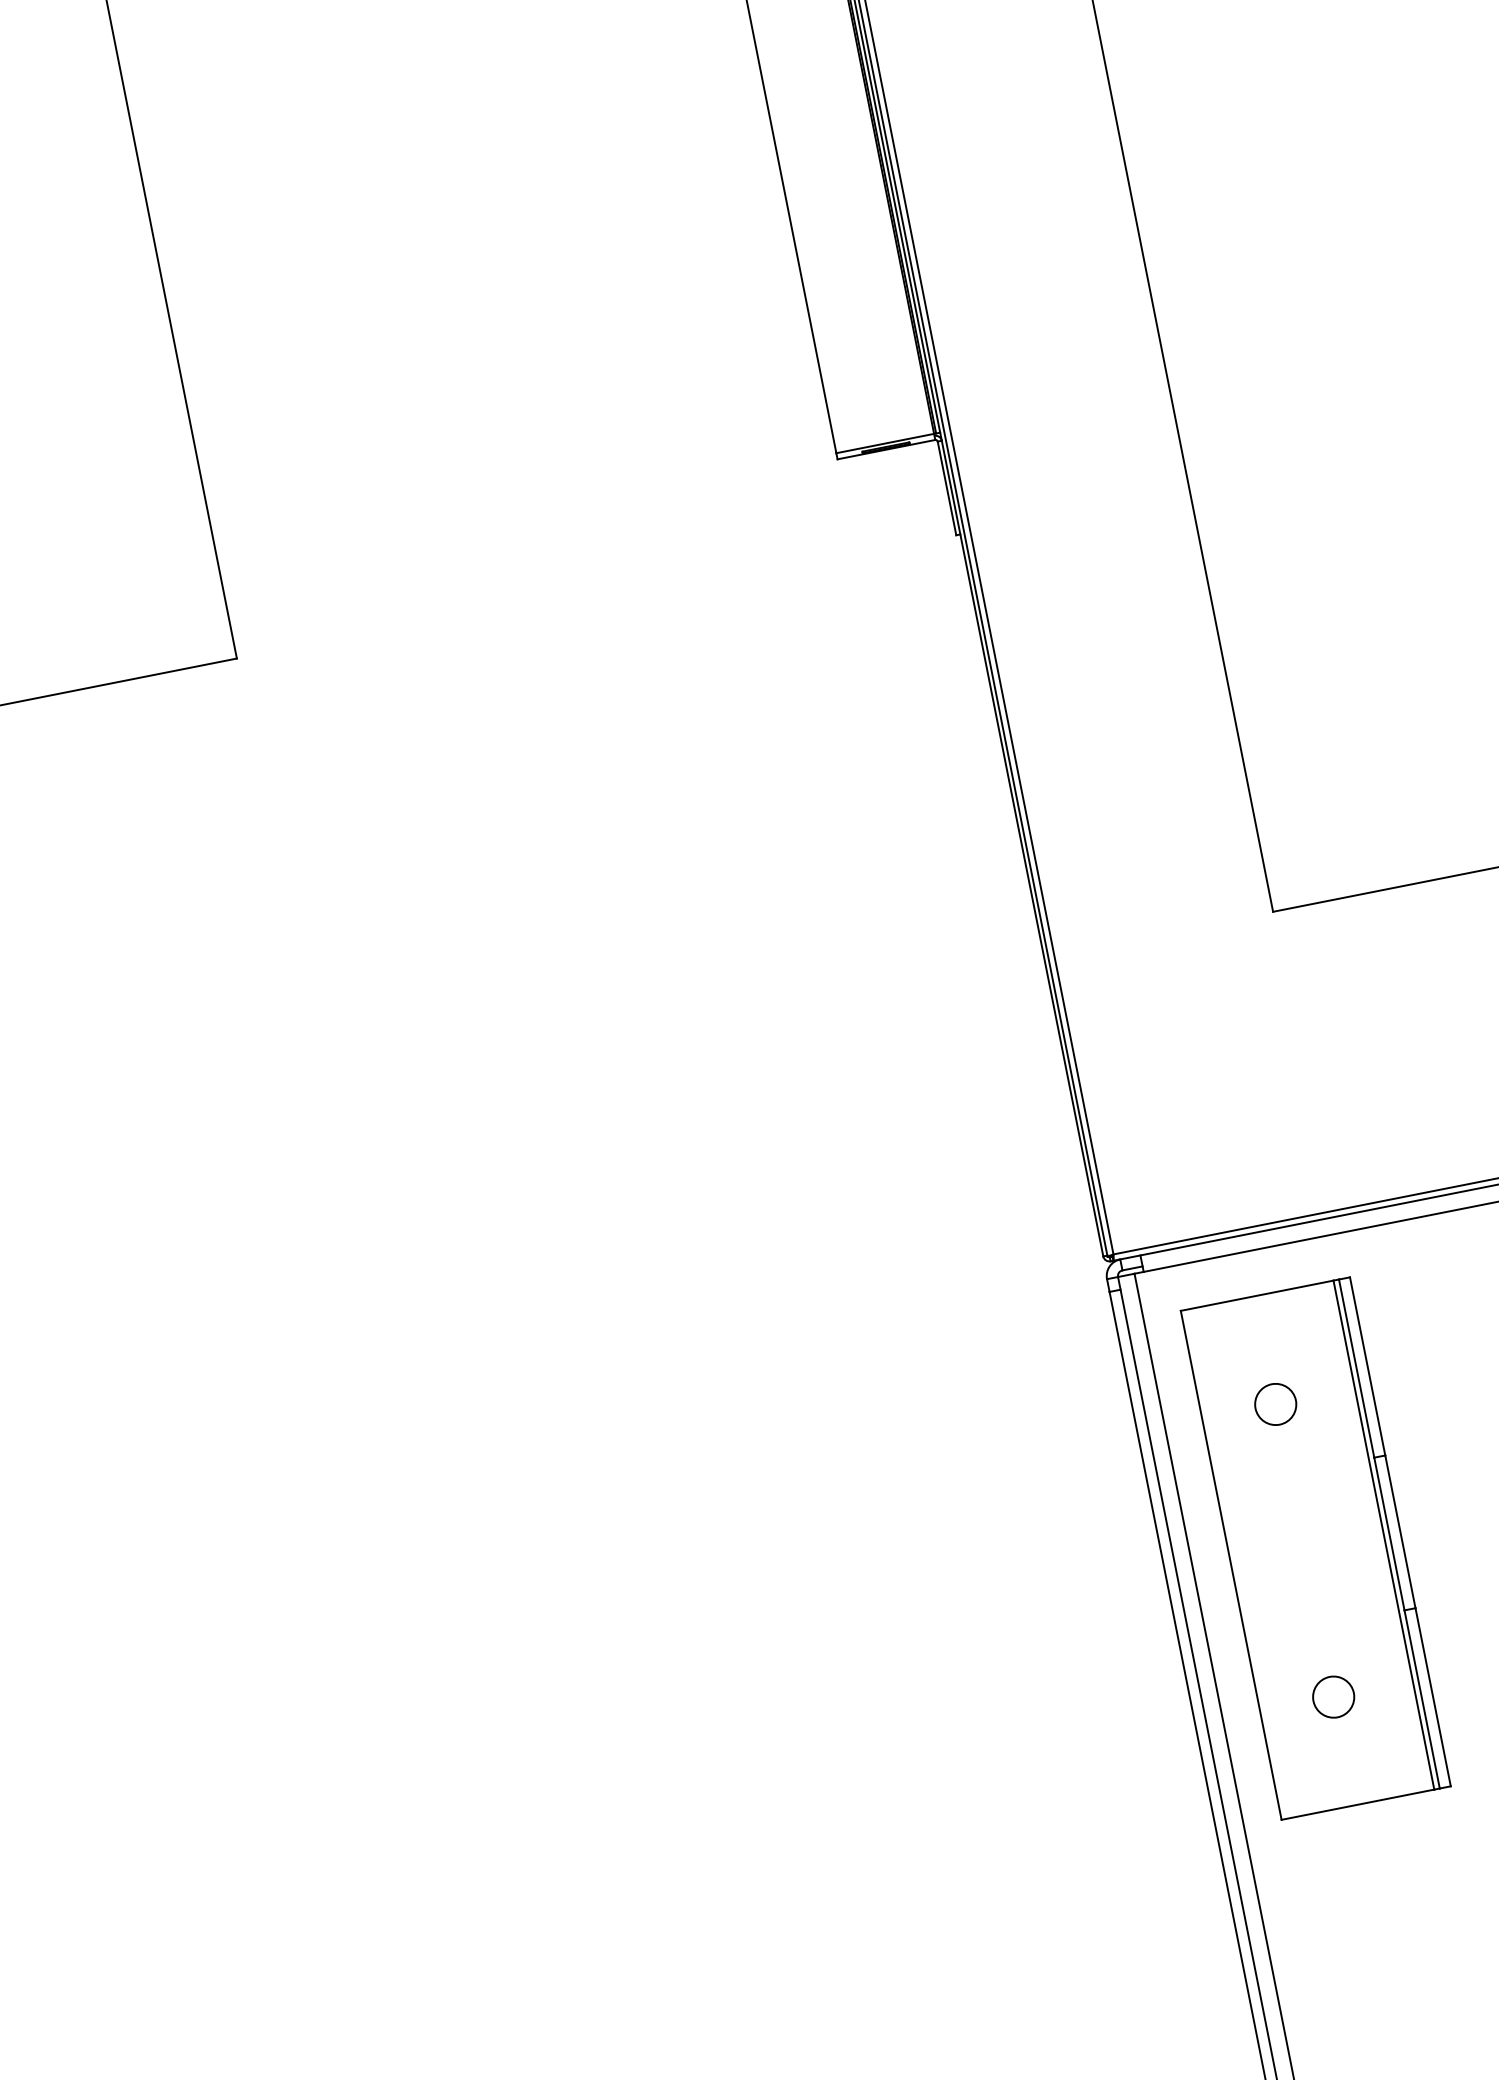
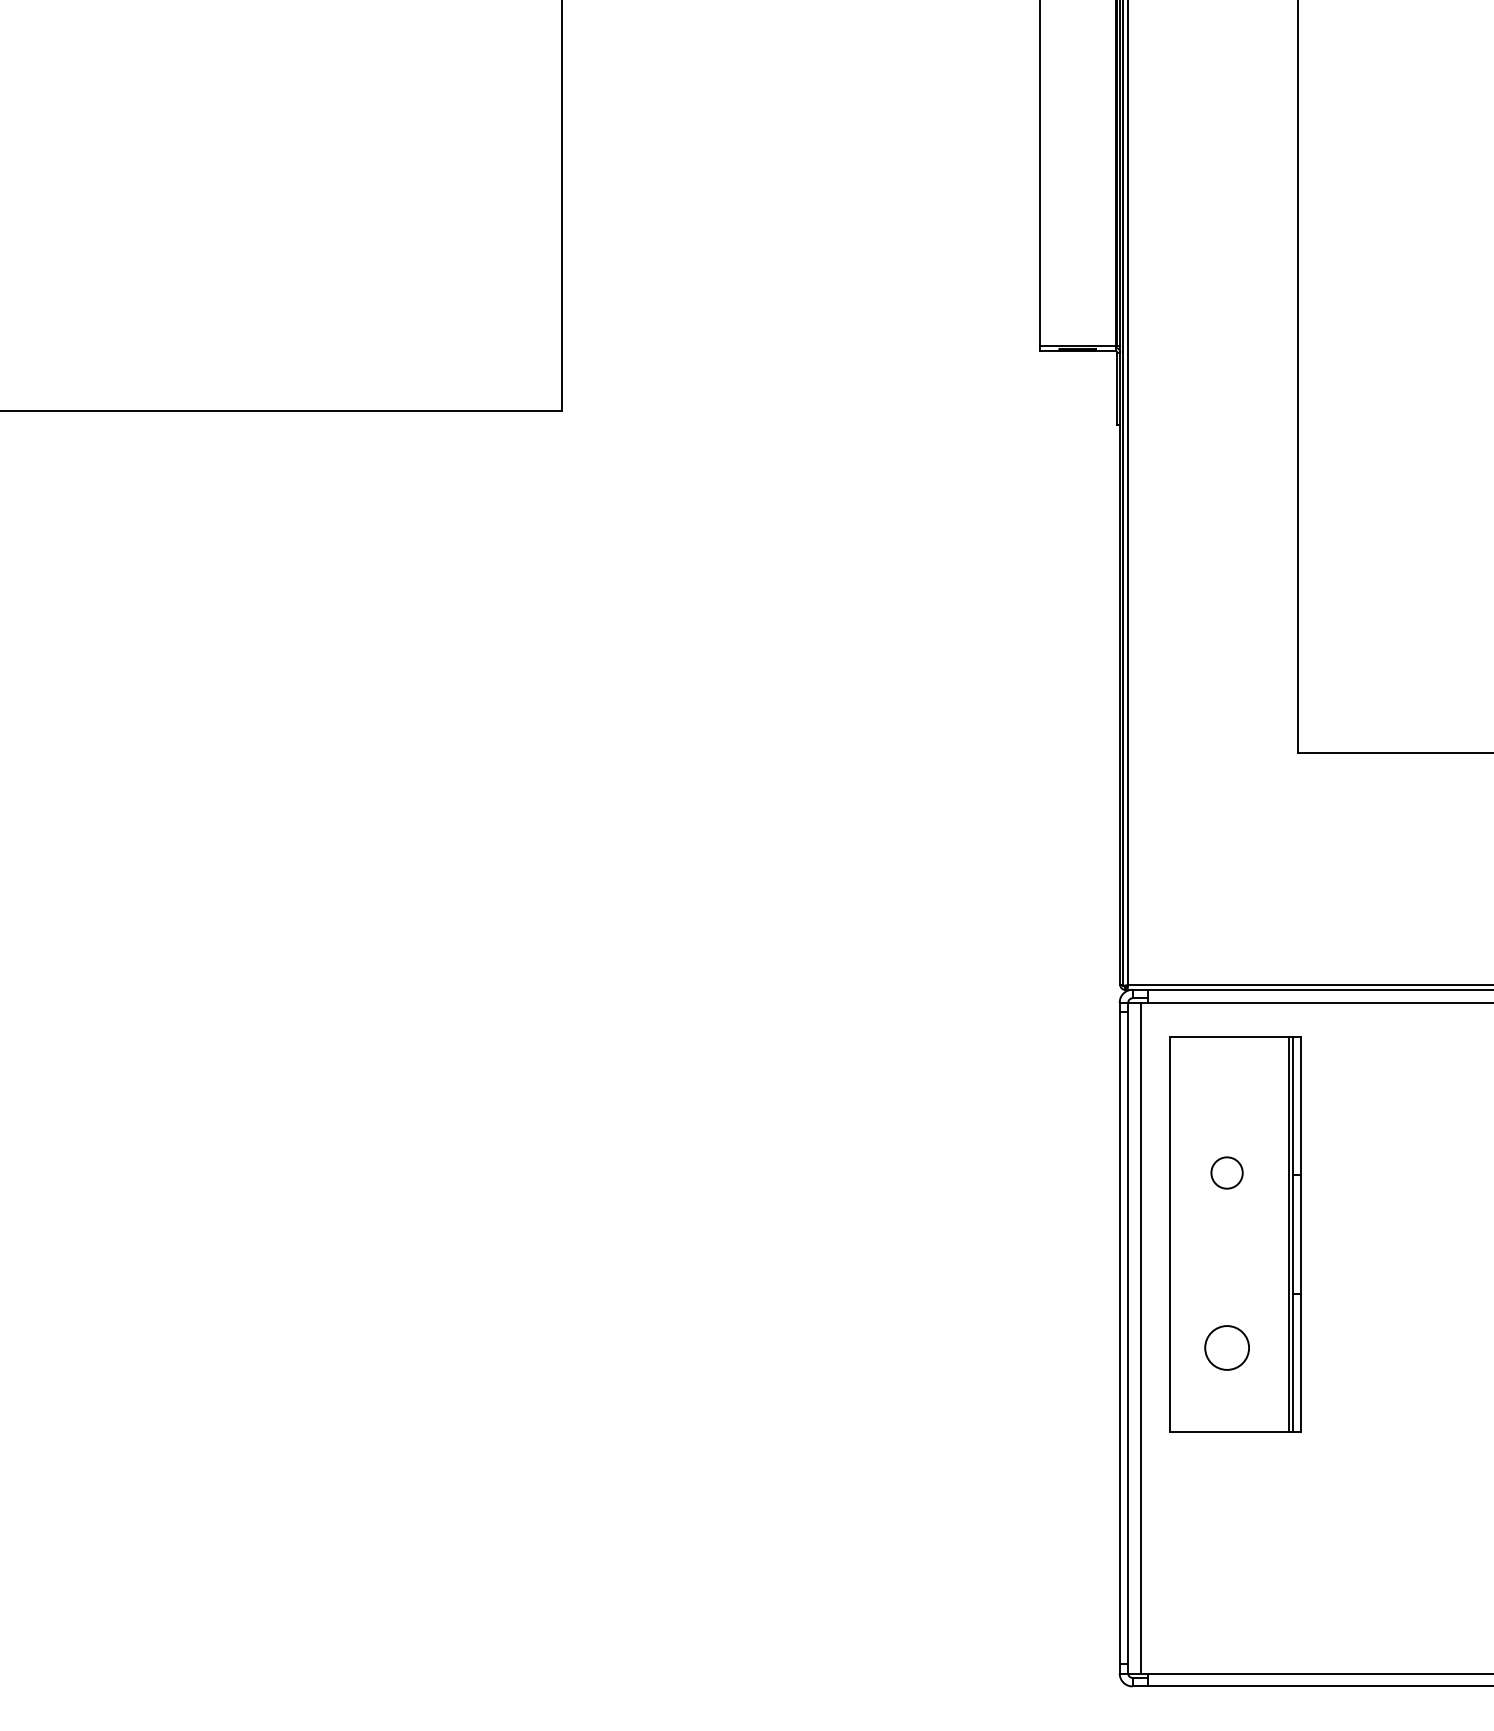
circle: (1274, 1403) -> (1226, 1172), moved
circle: (1332, 1696) -> (1226, 1347), size x1.4

